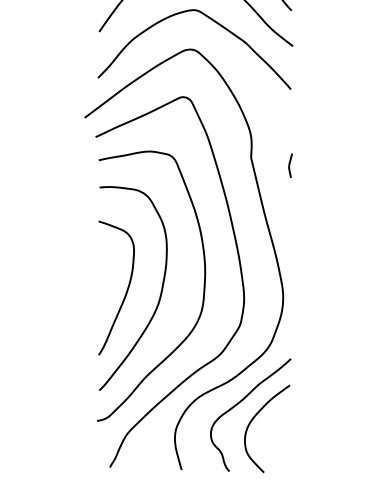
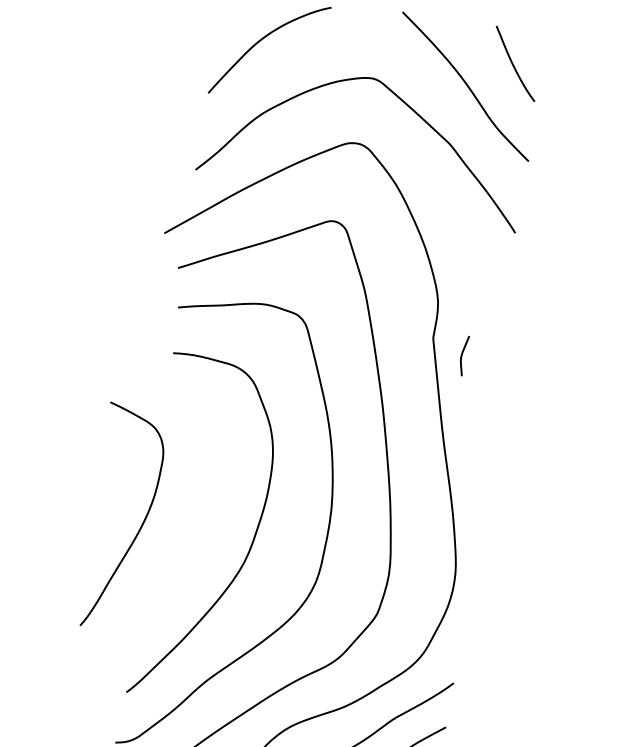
curve: (290, 165) -> (463, 355), moved
curve: (126, 289) -> (141, 522), moved

